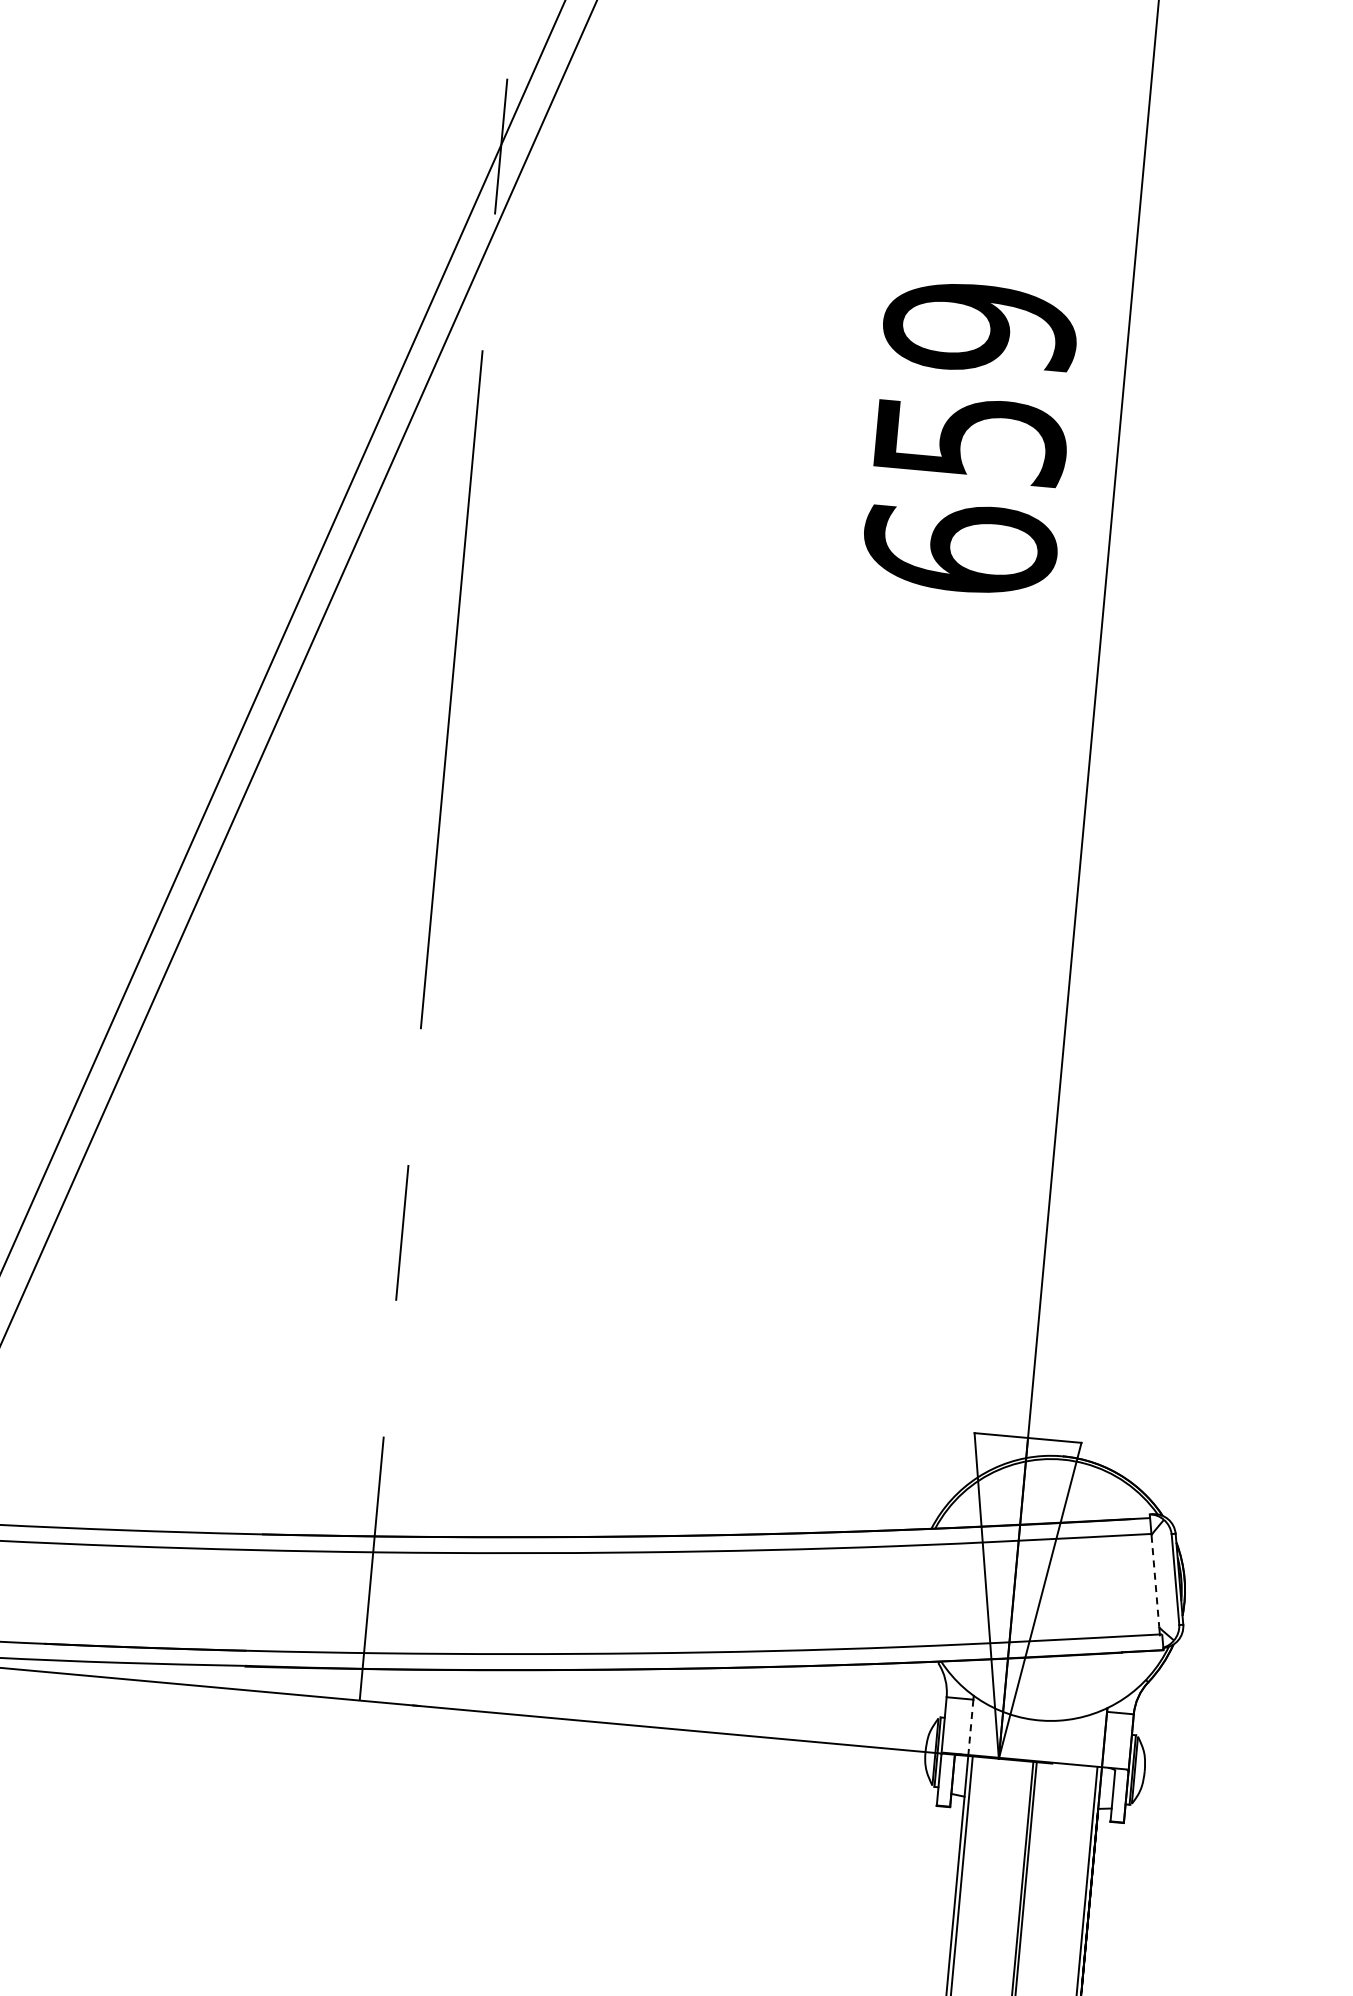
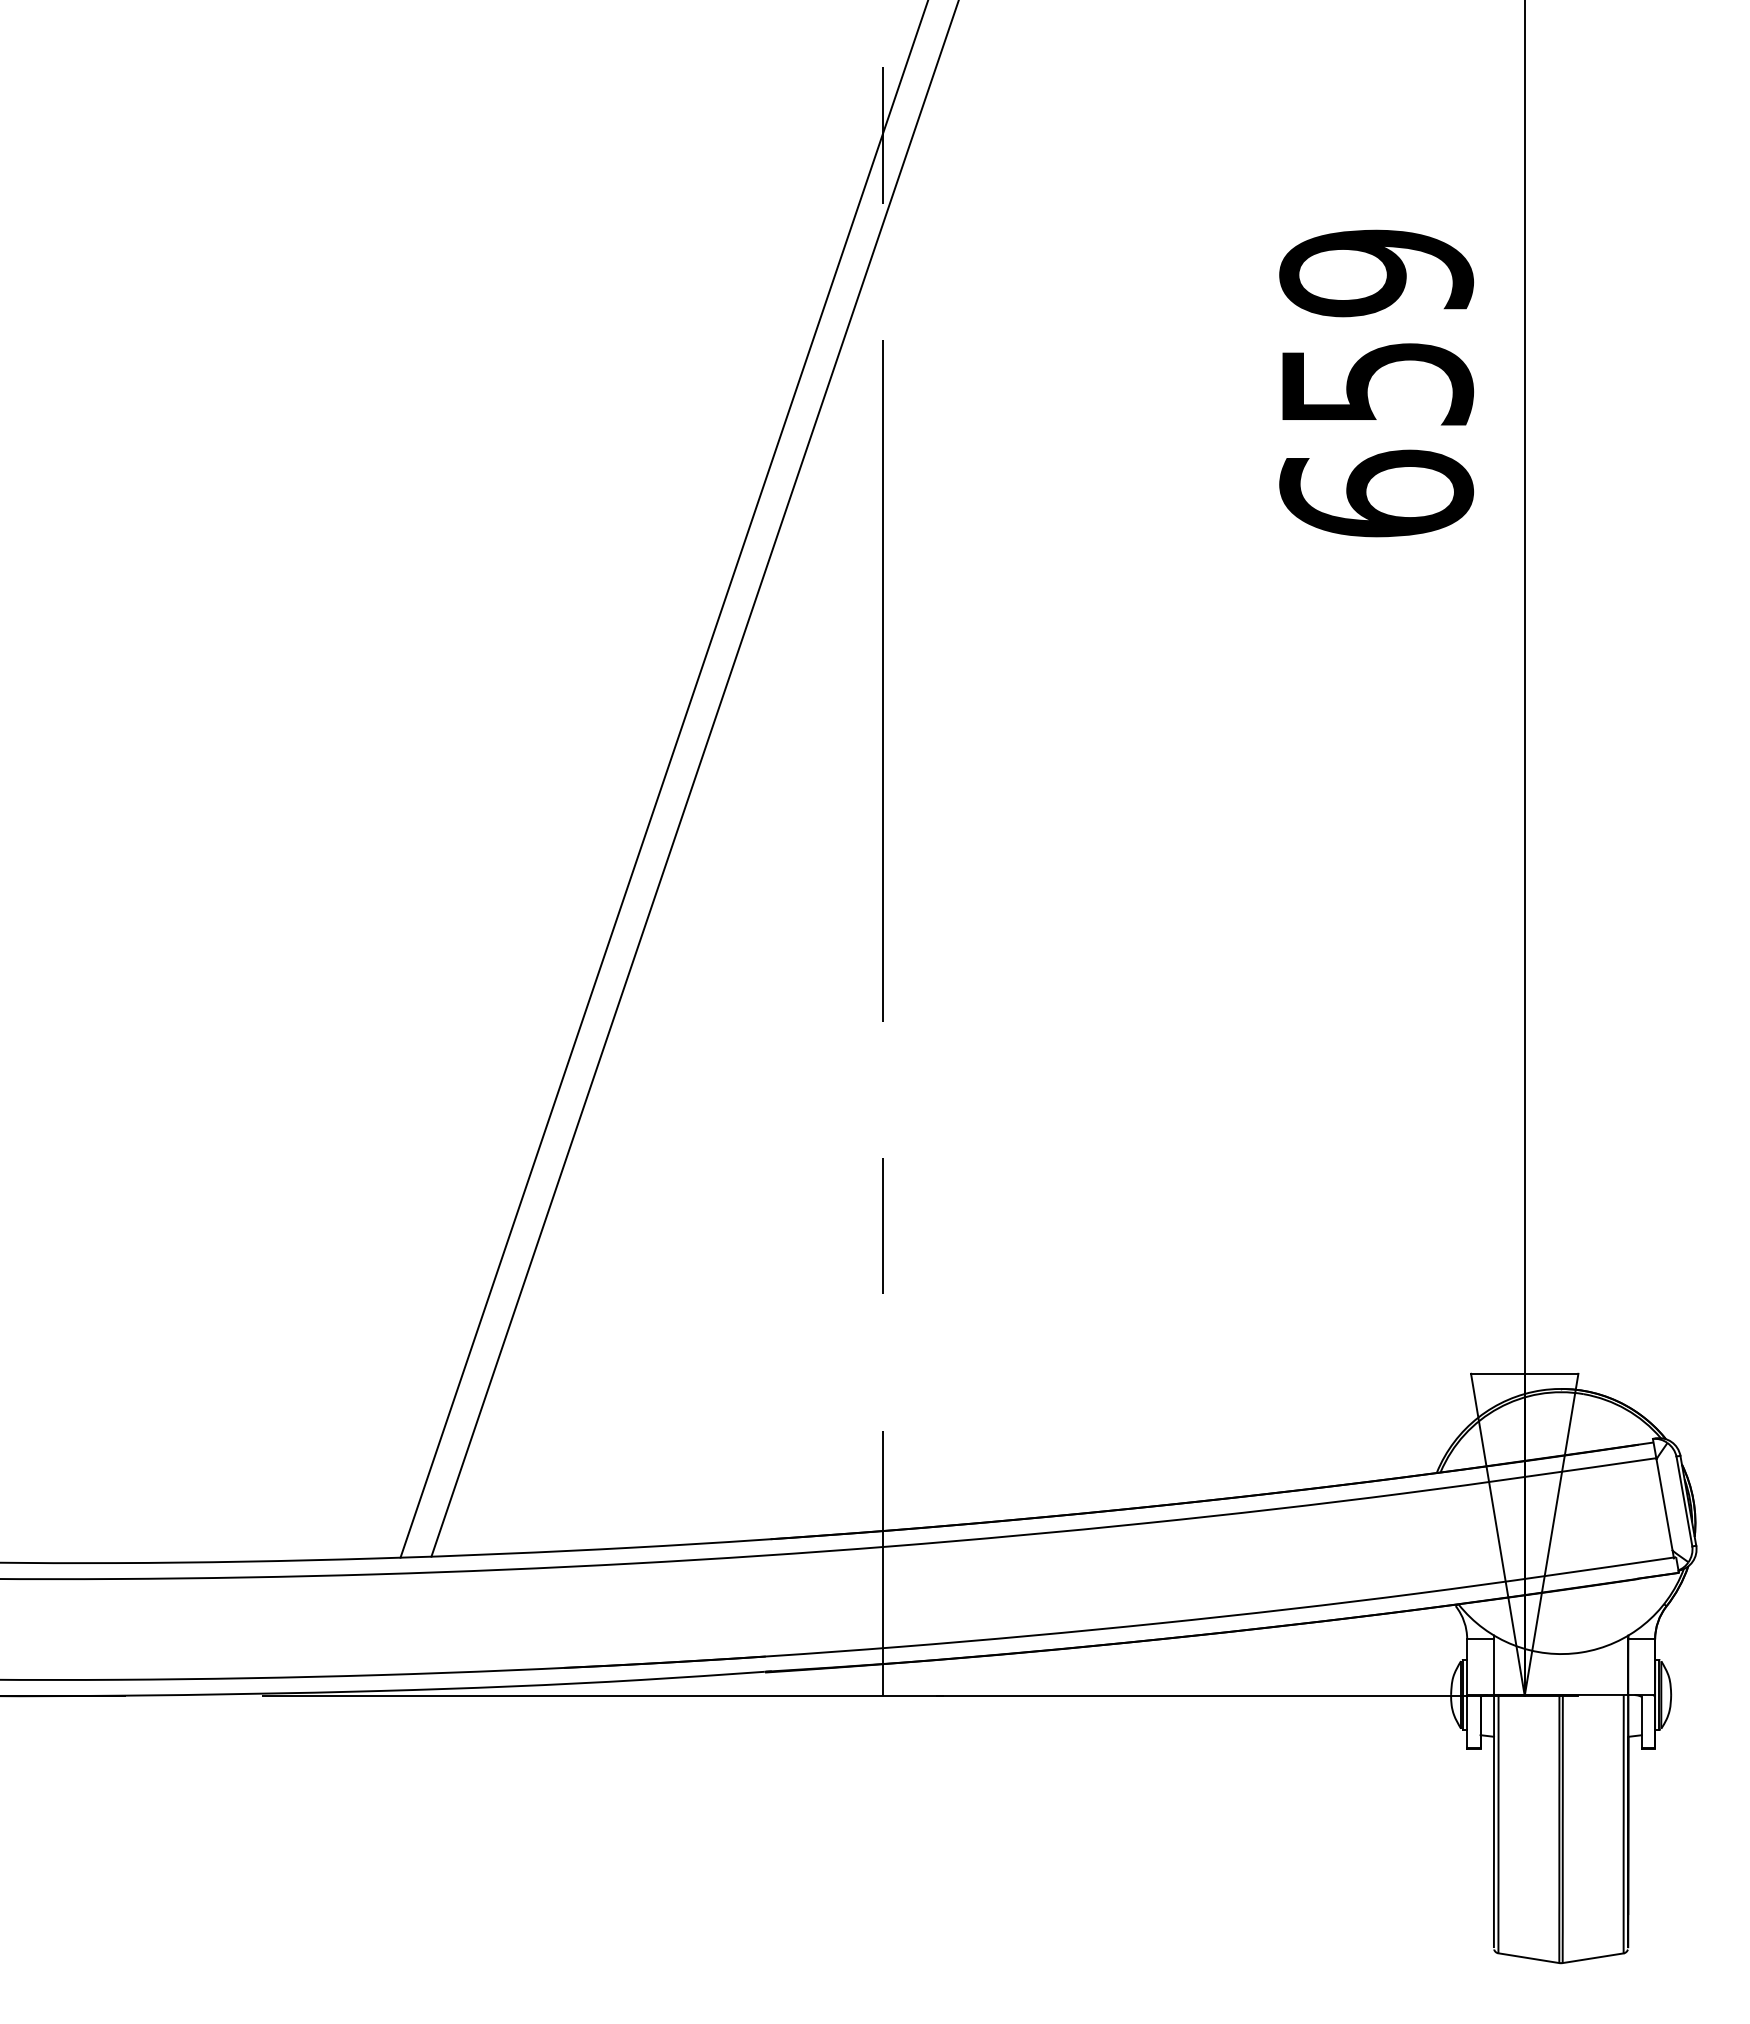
line: (1155, 1580) -> (1664, 1504), dashed -> solid
line: (971, 1727) -> (1494, 1667), dashed -> solid

